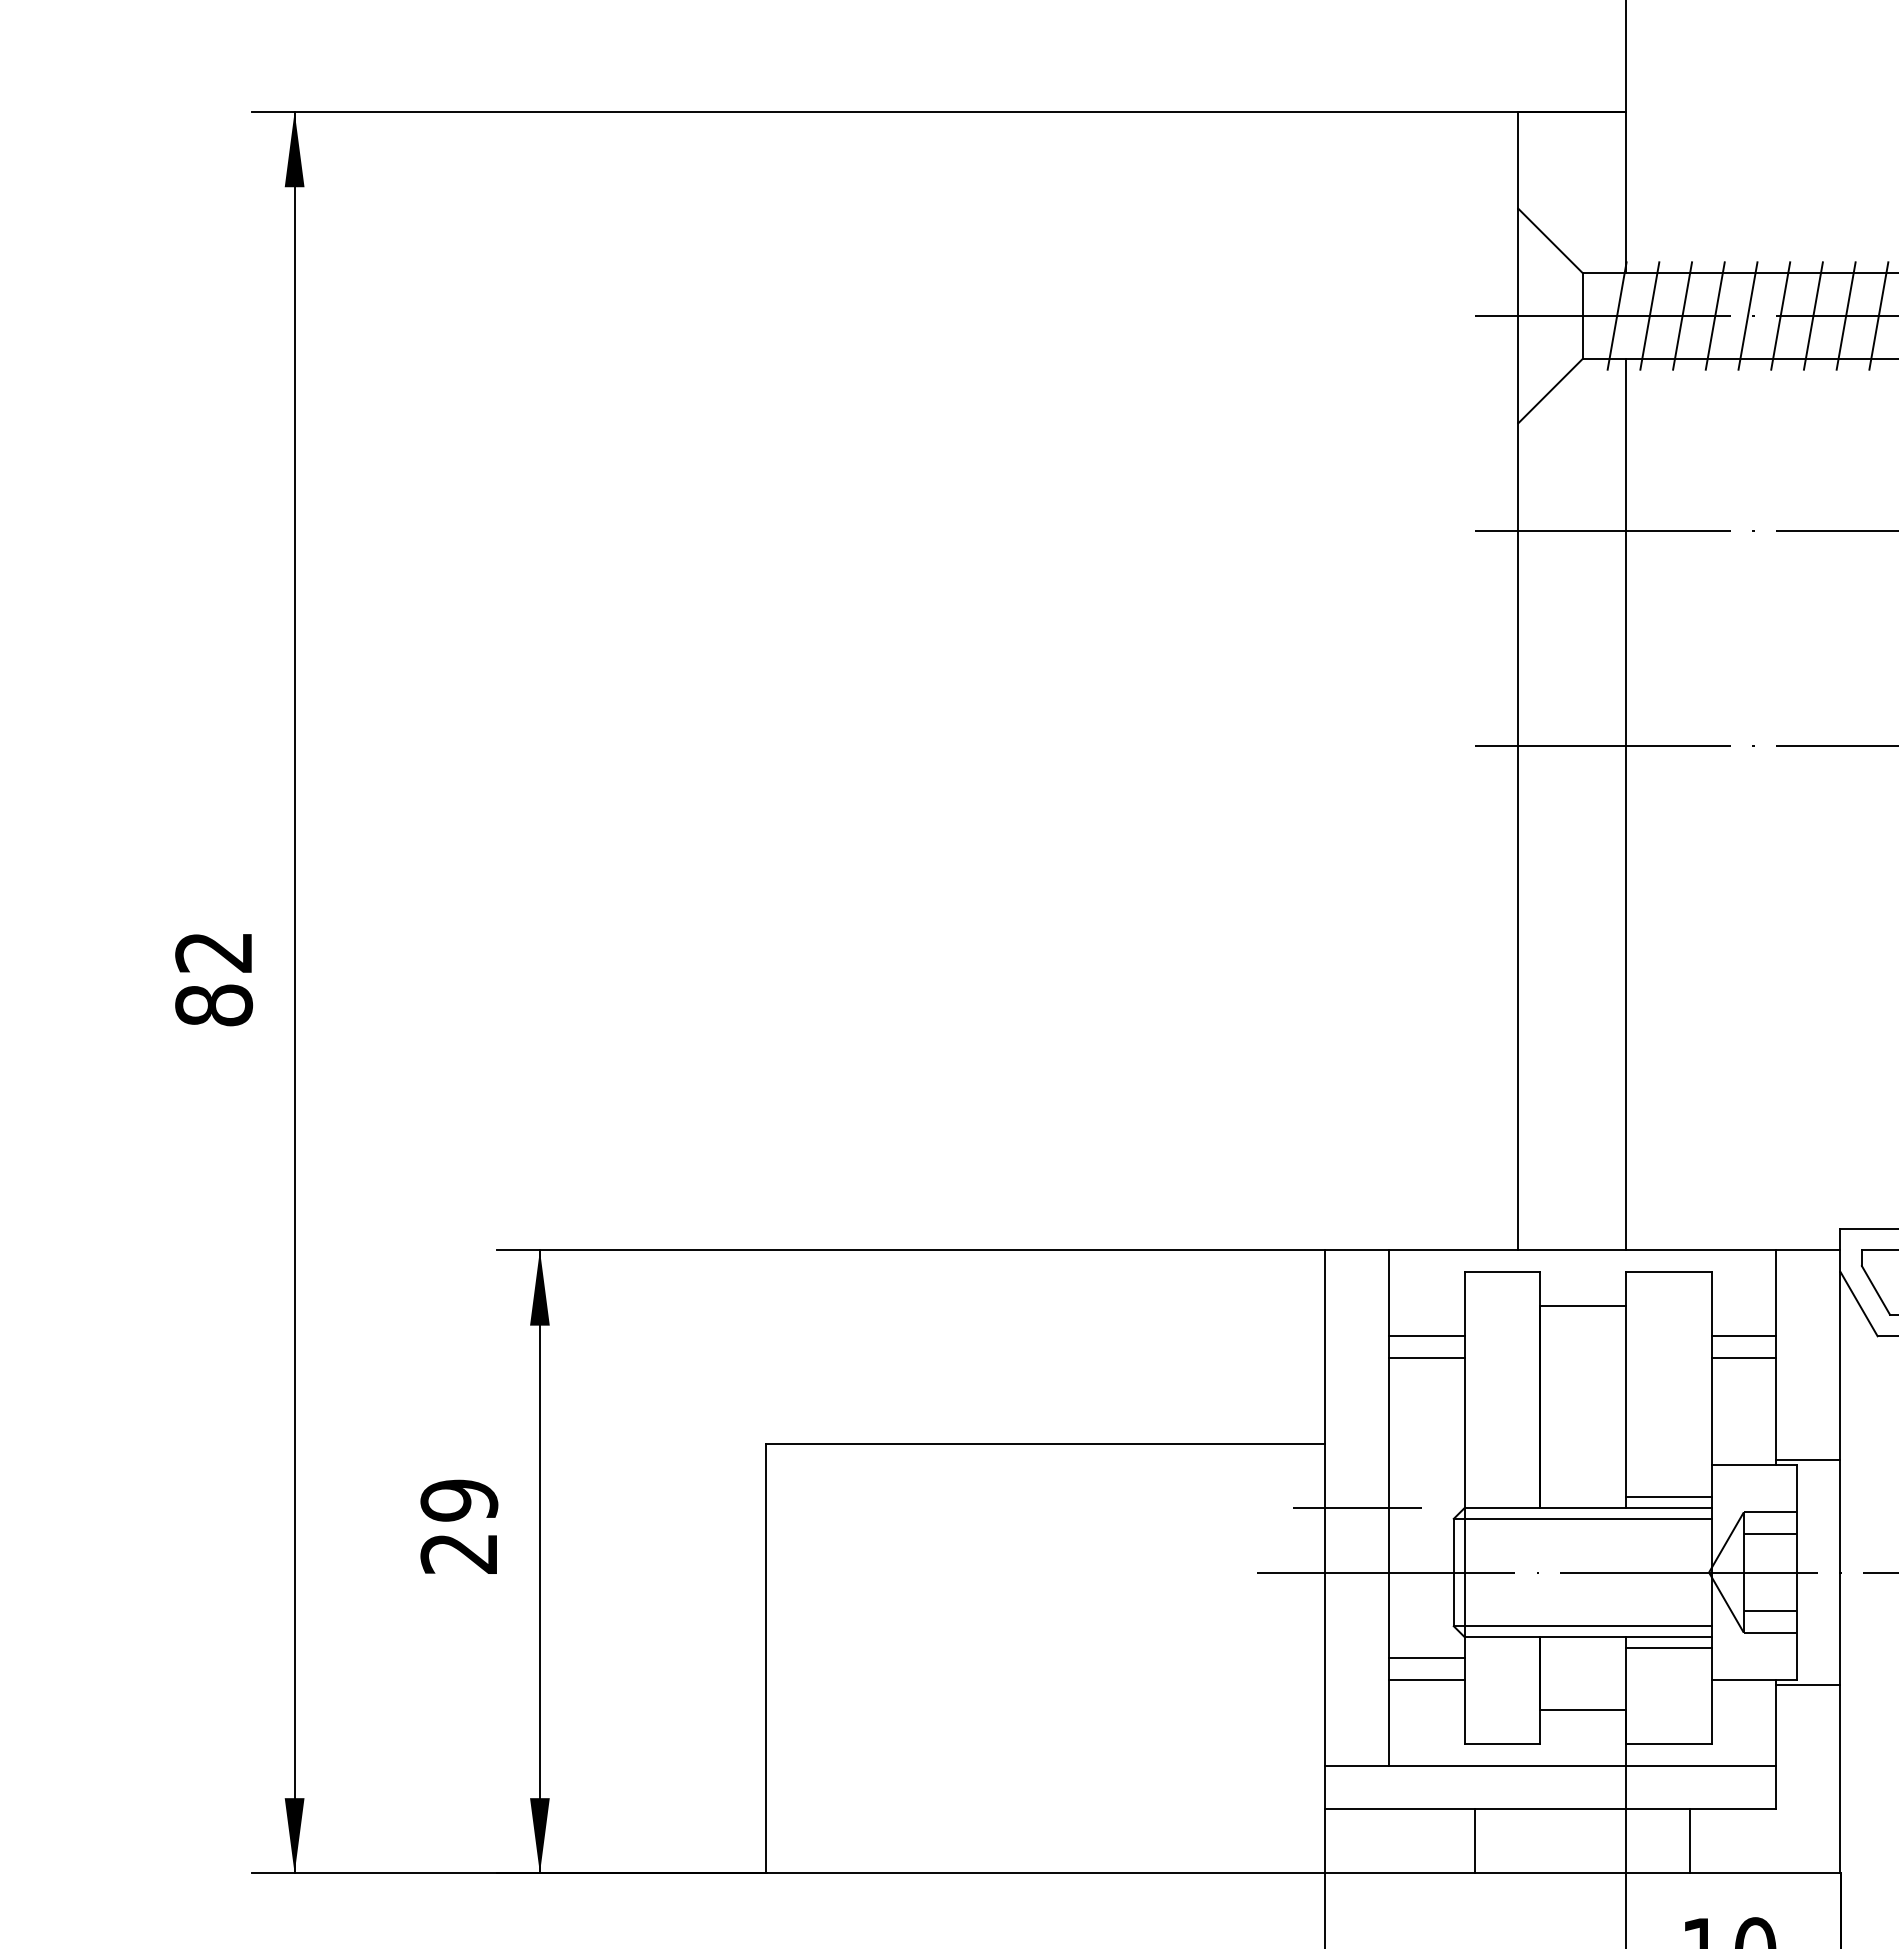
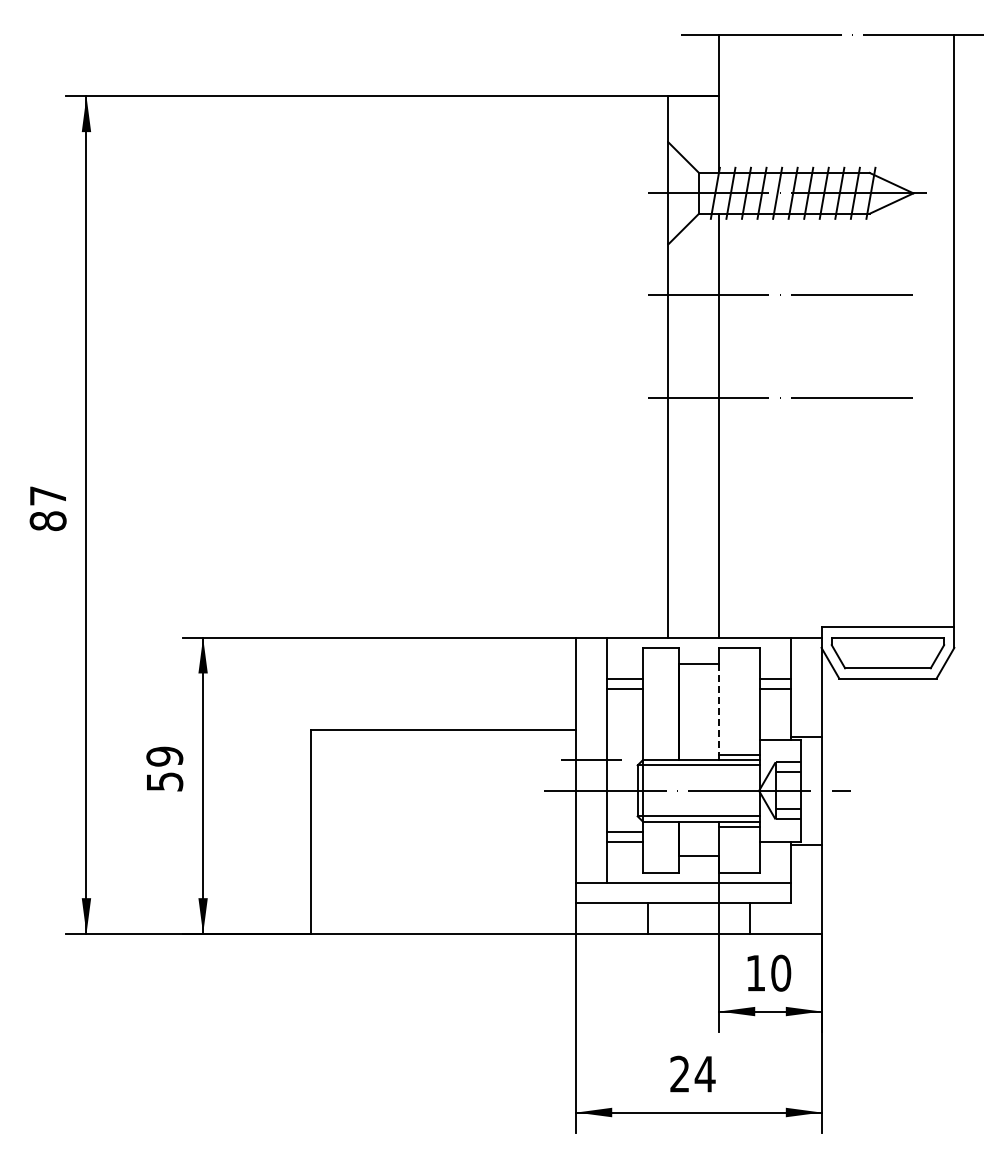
text: (212, 951) -> (47, 495), 82 -> 87
line: (1625, 1403) -> (719, 710), solid -> dashed
text: (458, 1552) -> (164, 781), 29 -> 59

